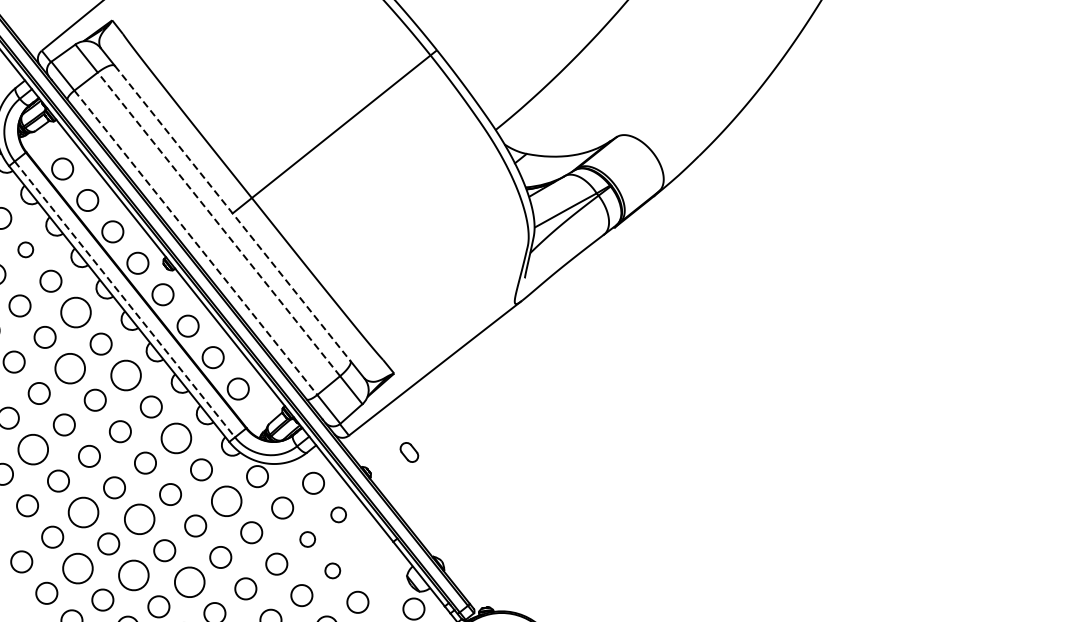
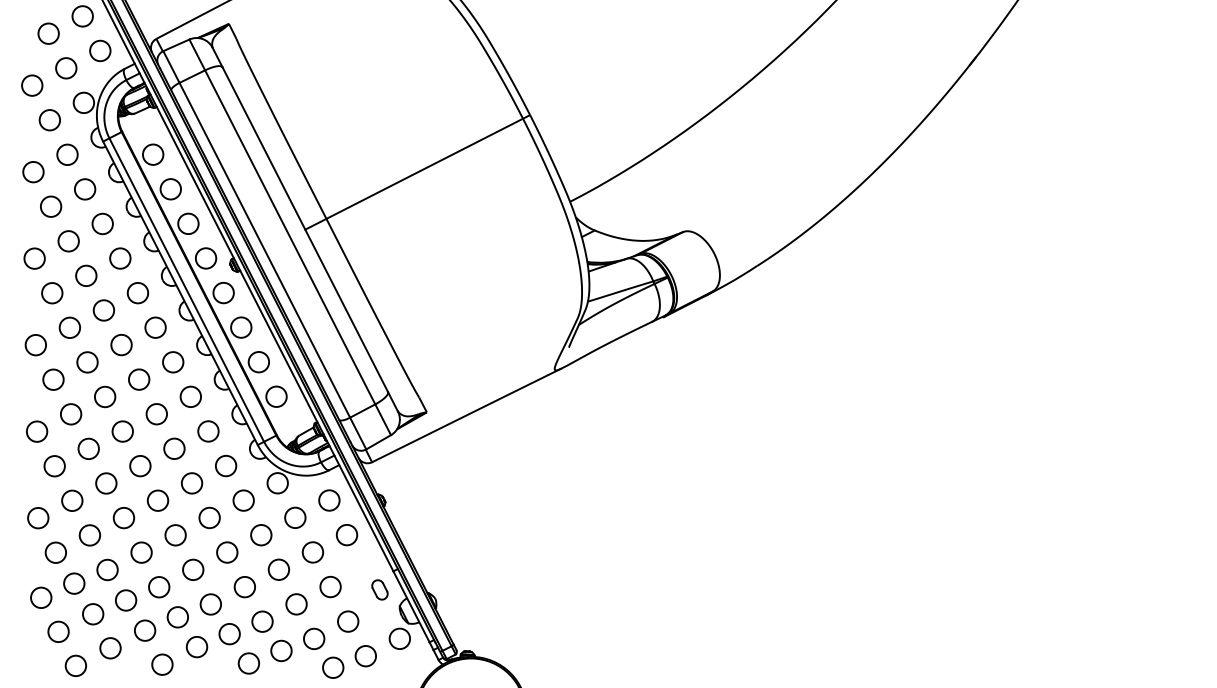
line: (233, 214) -> (305, 230), dashed -> solid
line: (218, 223) -> (289, 236), dashed -> solid
line: (195, 243) -> (264, 250), dashed -> solid
circle: (25, 249) -> (102, 223), size x1.43
line: (124, 299) -> (186, 290), dashed -> solid
circle: (75, 313) -> (137, 293), size x0.71
circle: (70, 369) -> (121, 345), size x0.71
circle: (126, 375) -> (173, 362), size x0.71
circle: (176, 438) -> (208, 431), size x0.71
circle: (33, 449) -> (71, 414), size x0.71
part: (408, 452) -> (379, 589), moved
circle: (226, 501) -> (243, 500), size x0.71
circle: (83, 512) -> (106, 483), size x0.71
circle: (338, 515) -> (346, 535), size x1.43
circle: (139, 519) -> (157, 500), size x0.71
circle: (307, 539) -> (312, 552), size x1.43
circle: (77, 568) -> (89, 535), size x0.71
circle: (332, 570) -> (330, 586), size x1.43
circle: (133, 575) -> (141, 552), size x0.71
circle: (189, 581) -> (193, 569), size x0.71

